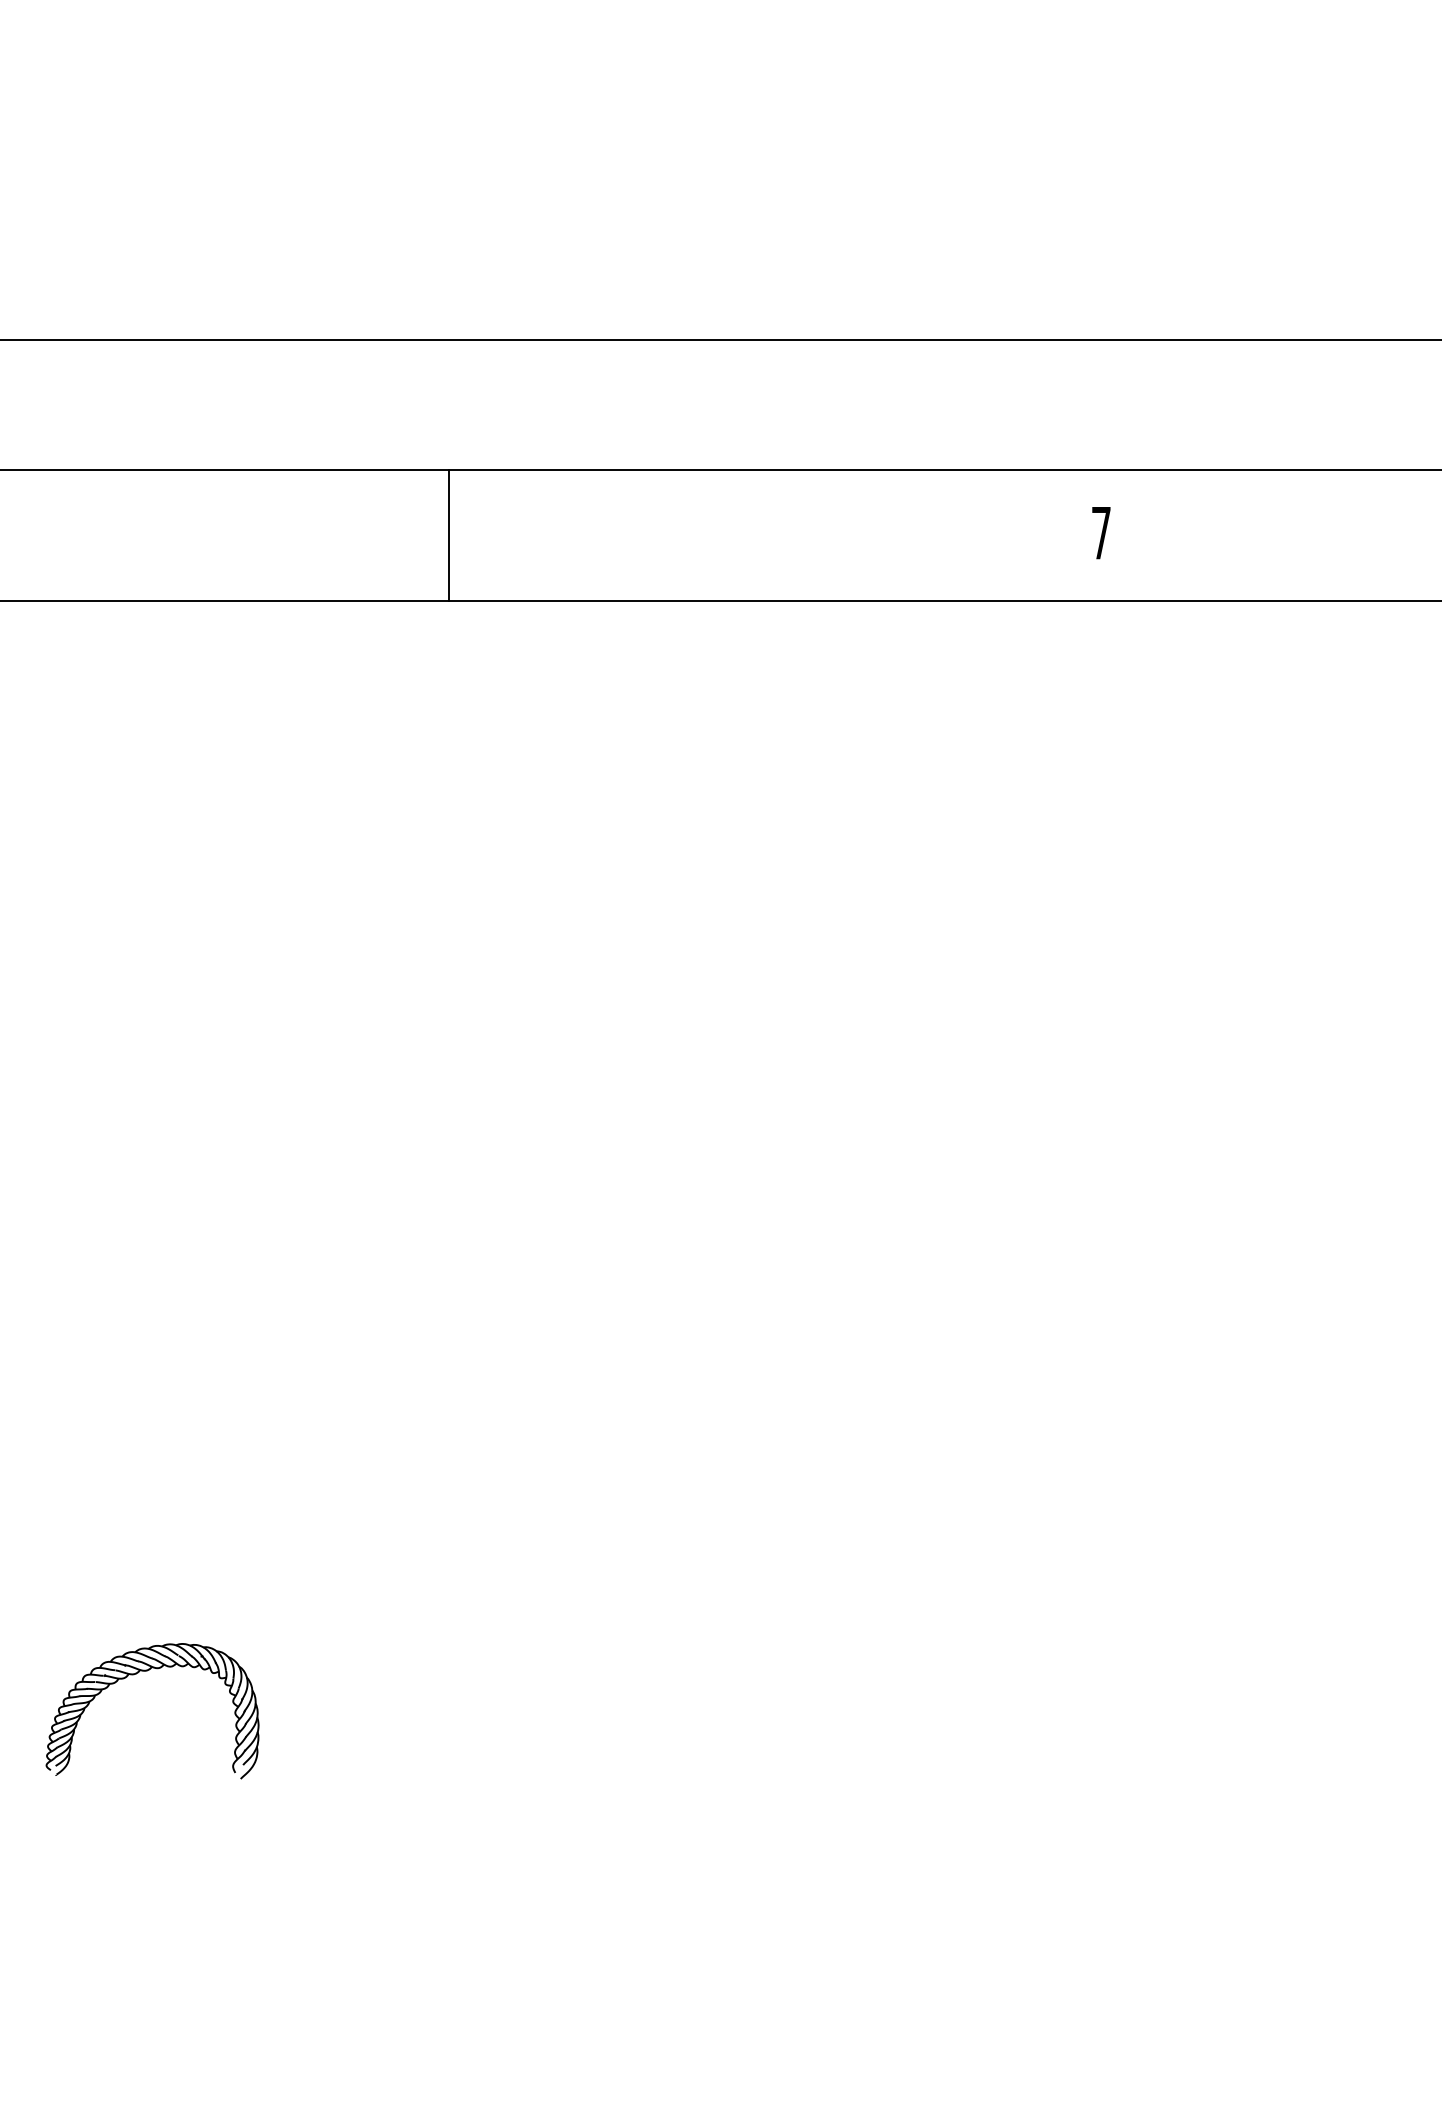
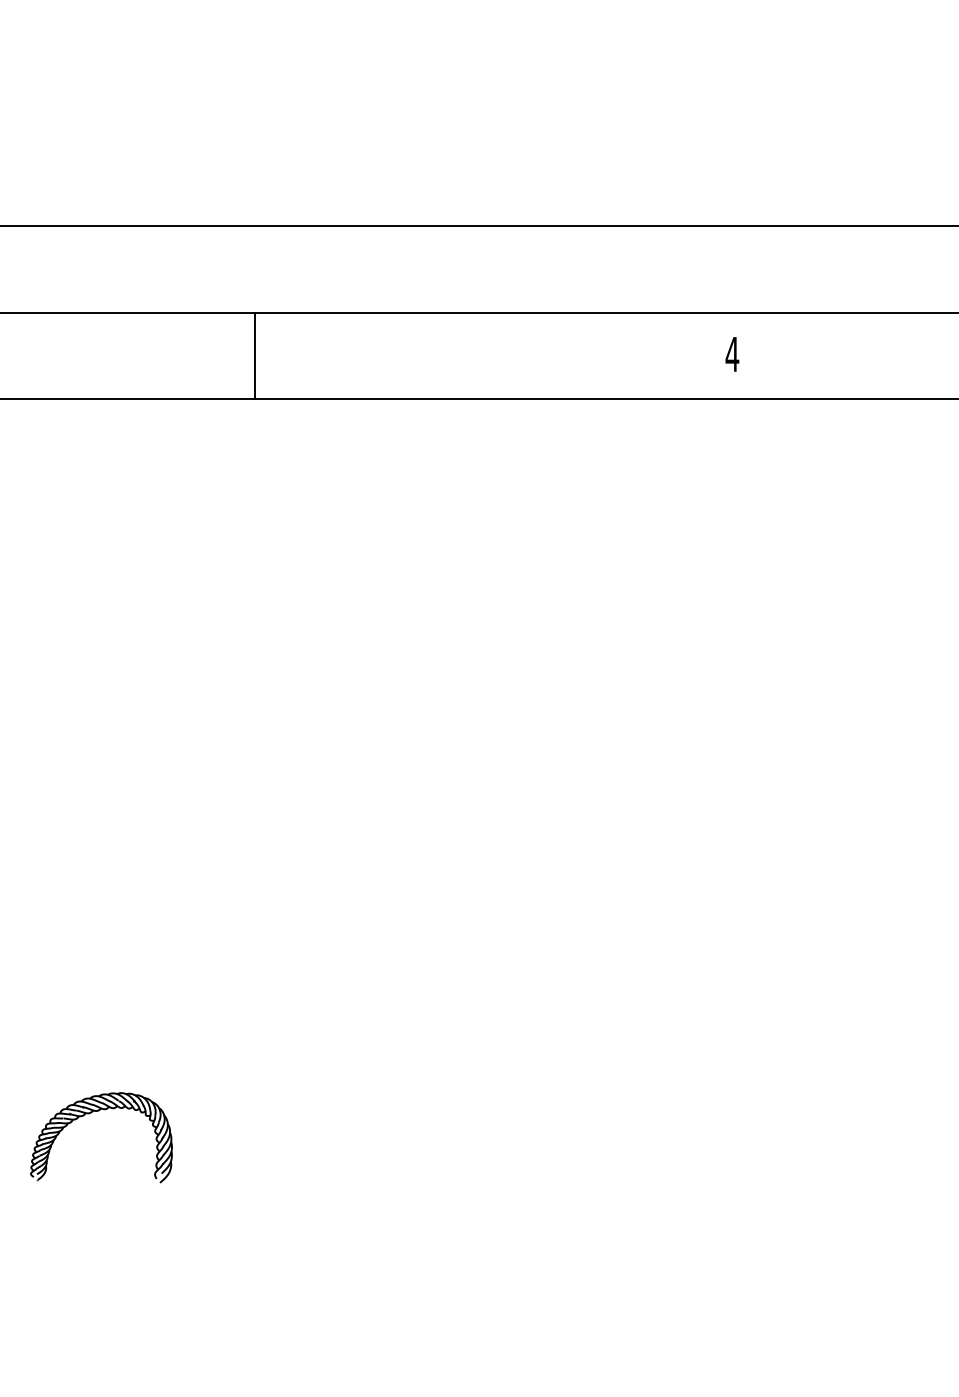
text: (1101, 533) -> (732, 354), 7 -> 4
line: (448, 534) -> (255, 355), moved

